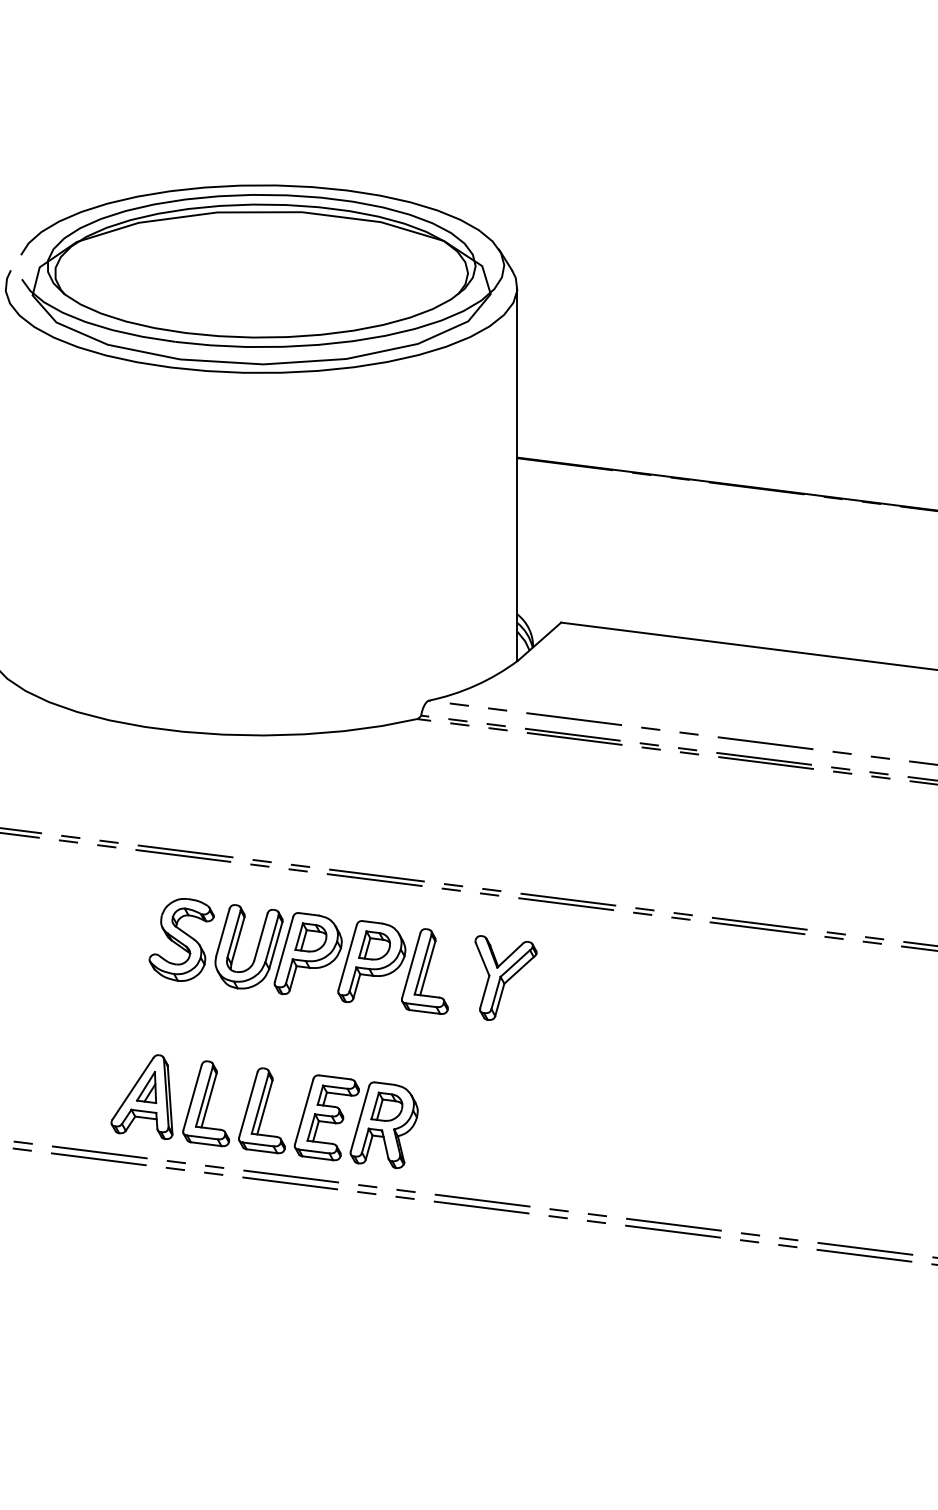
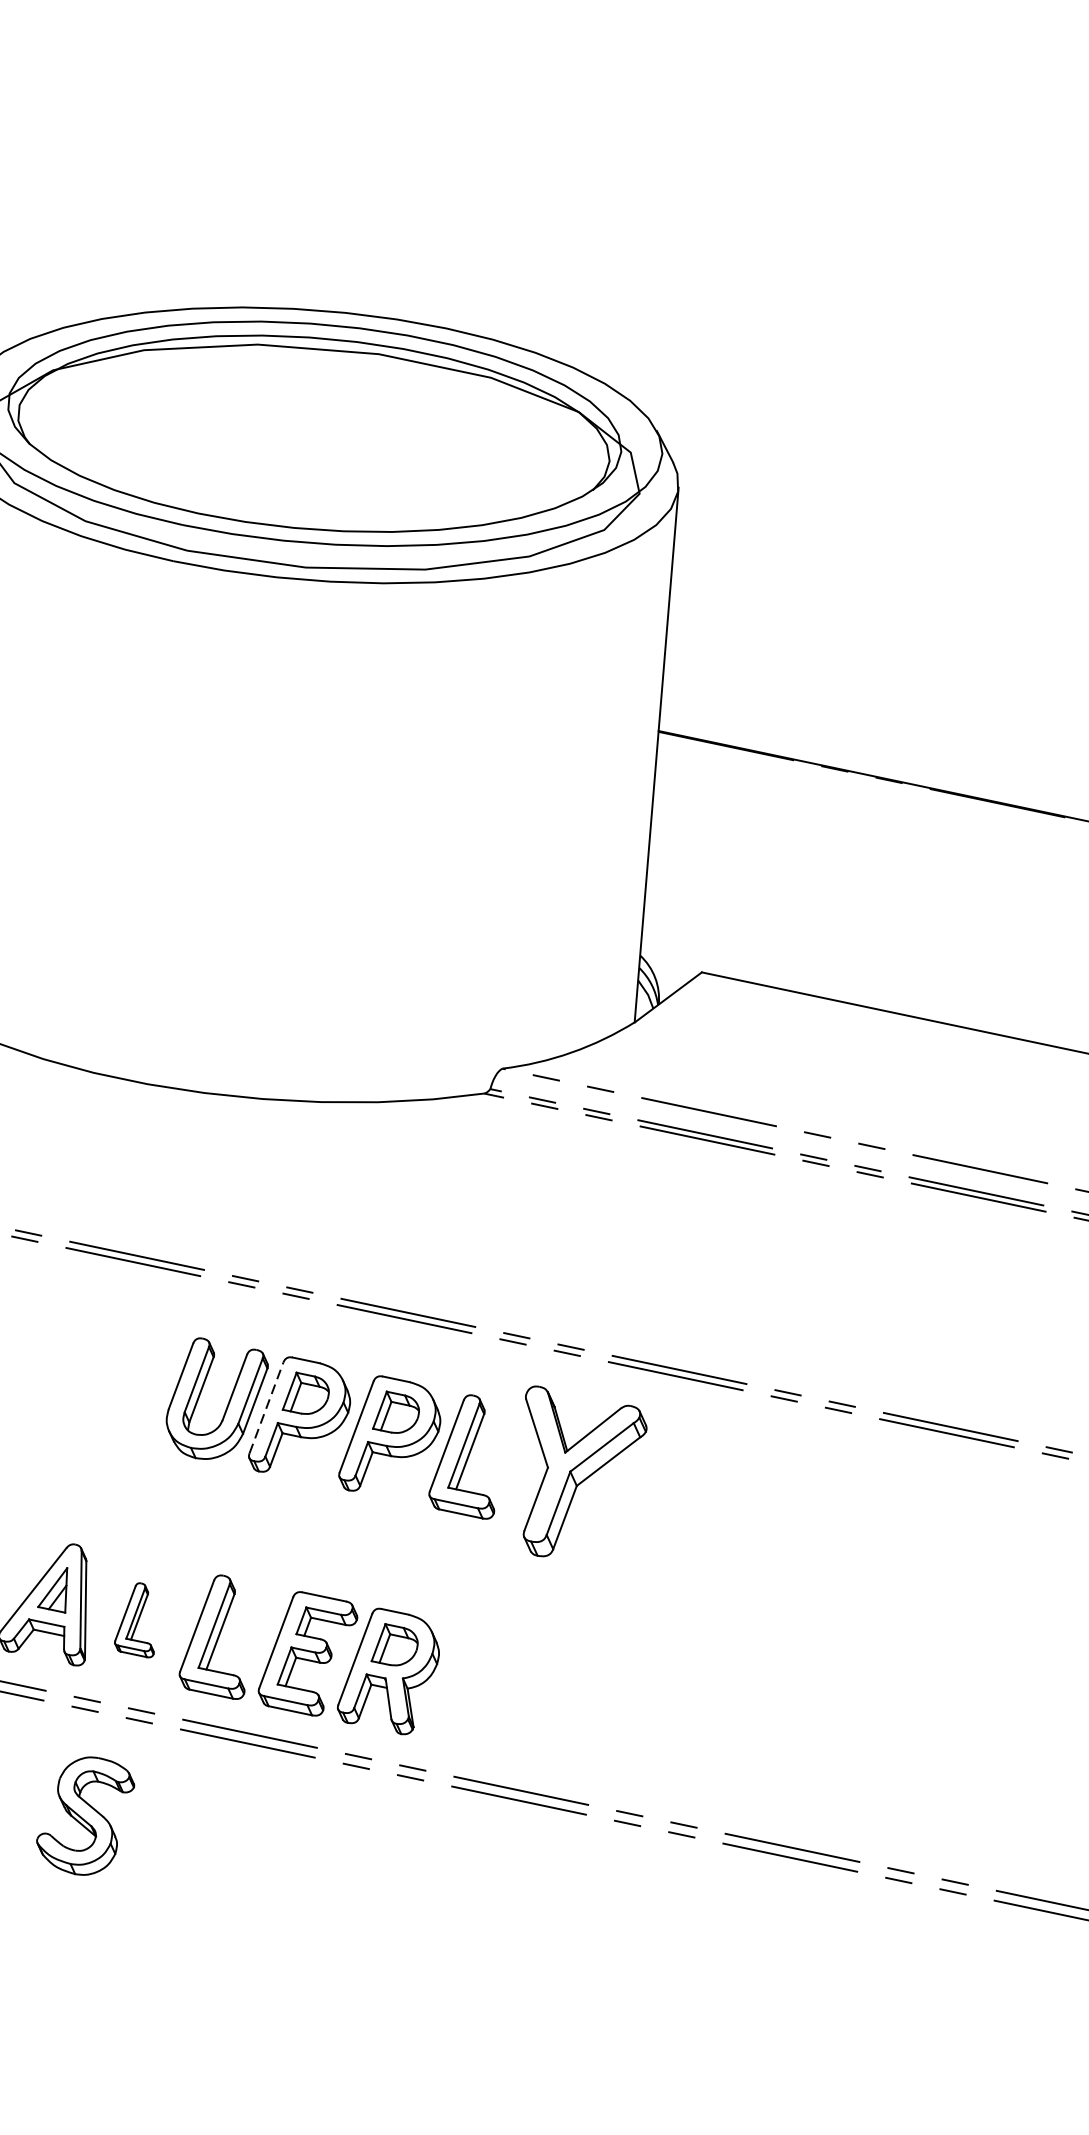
part: (181, 939) -> (85, 1815), moved
line: (284, 949) -> (267, 1407), solid -> dashed
part: (505, 977) -> (580, 1474), size x1.4
part: (205, 1103) -> (135, 1619), size x0.6

